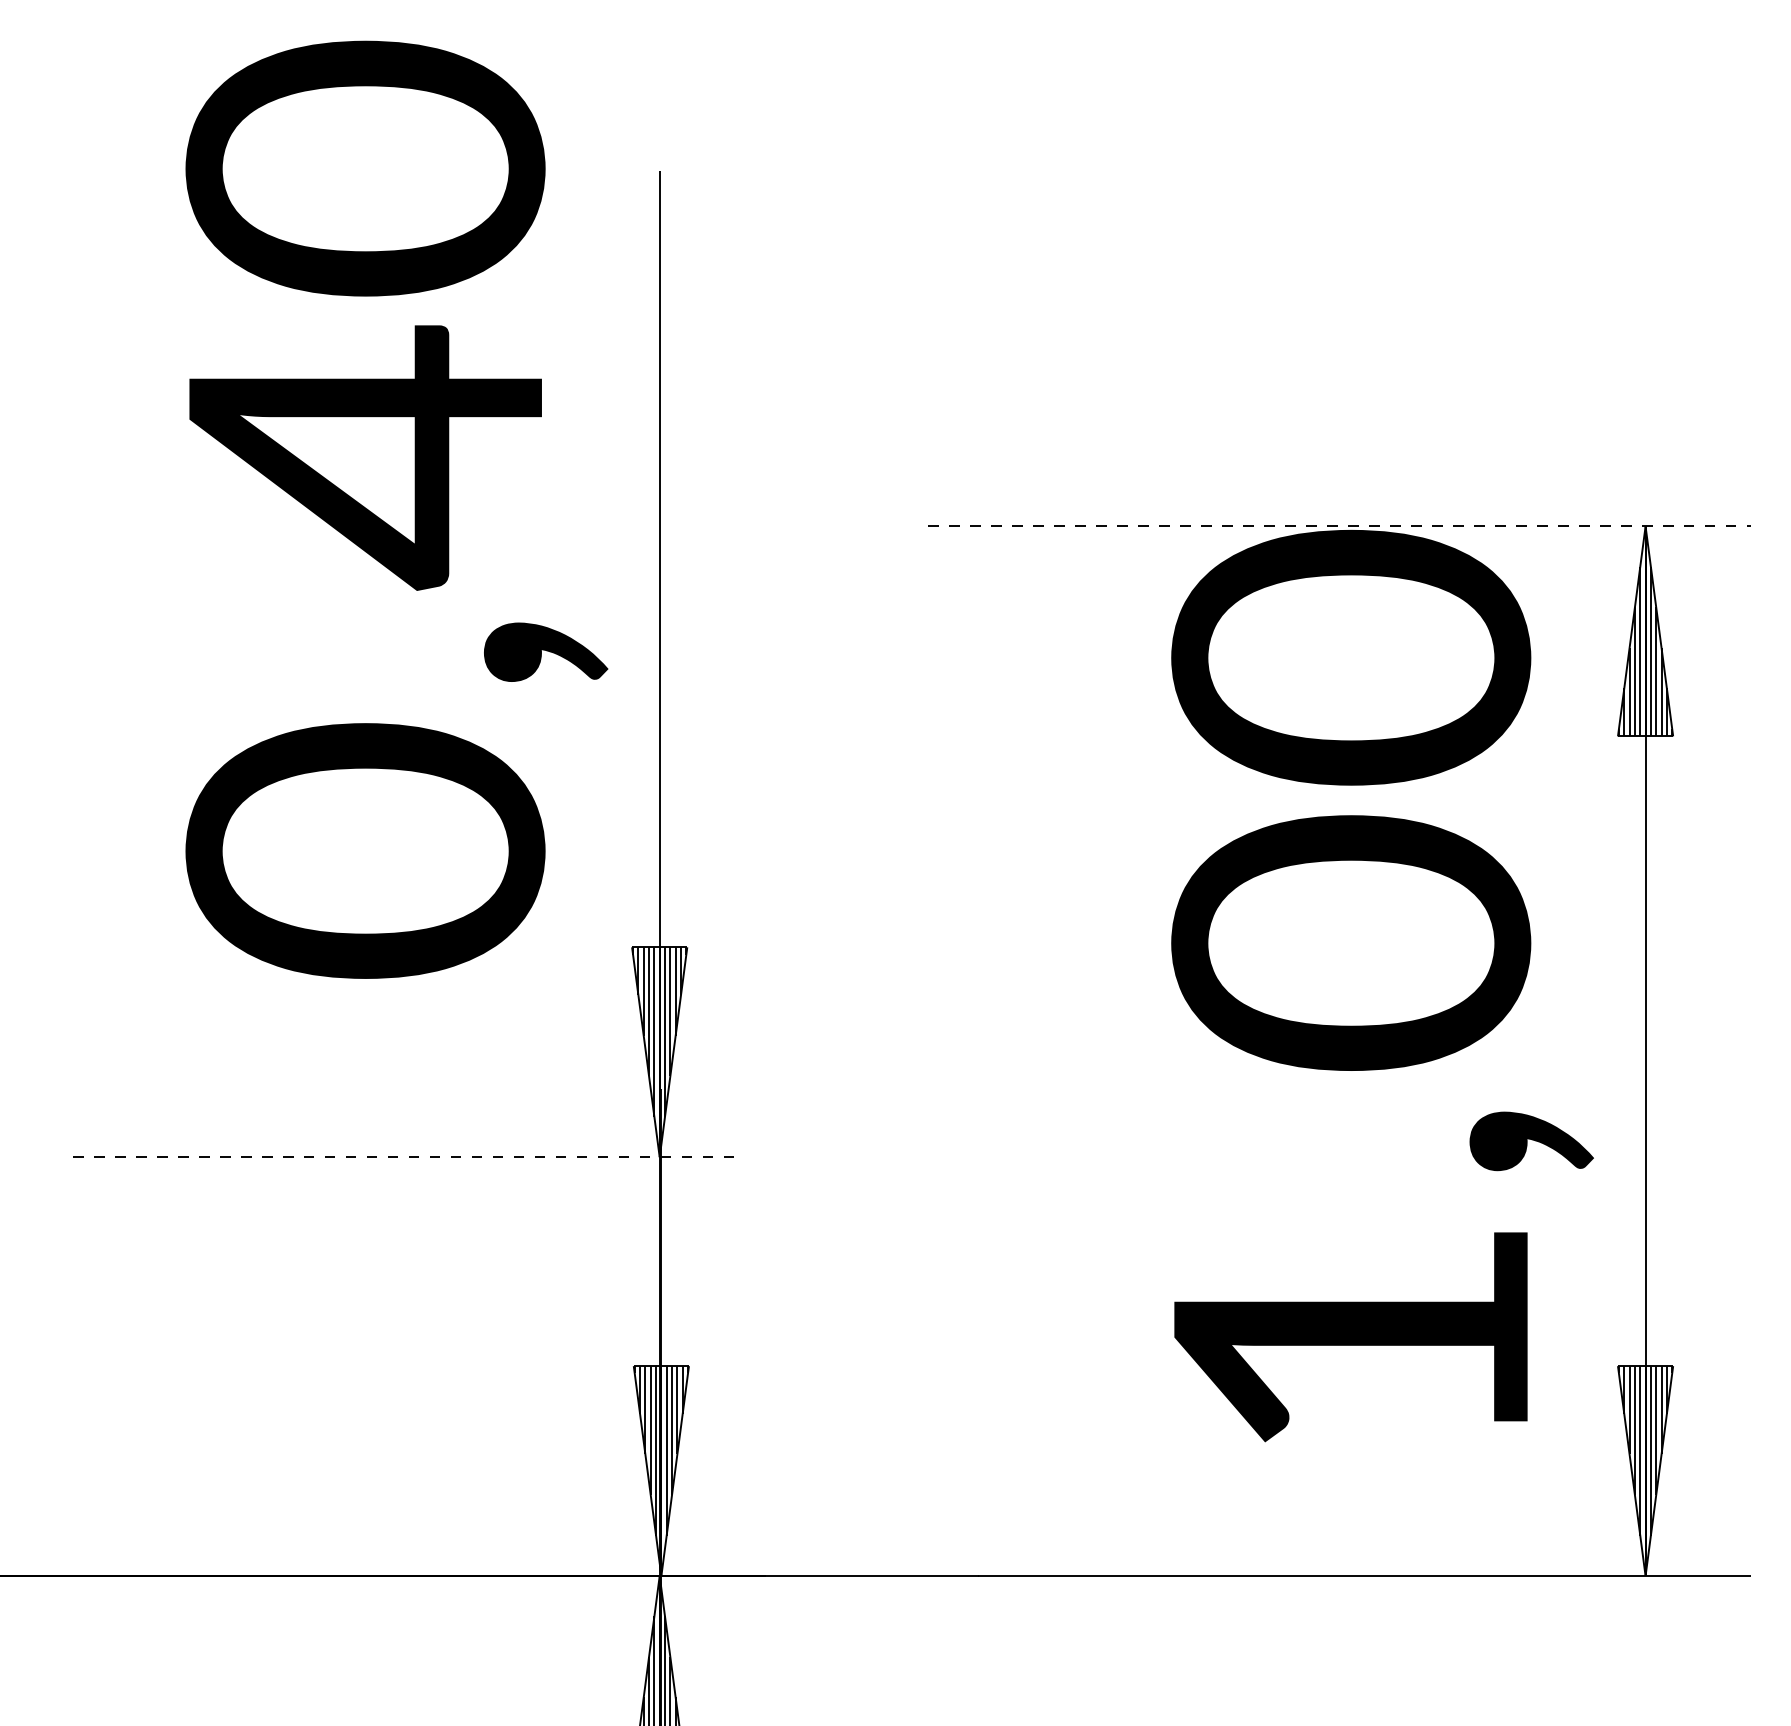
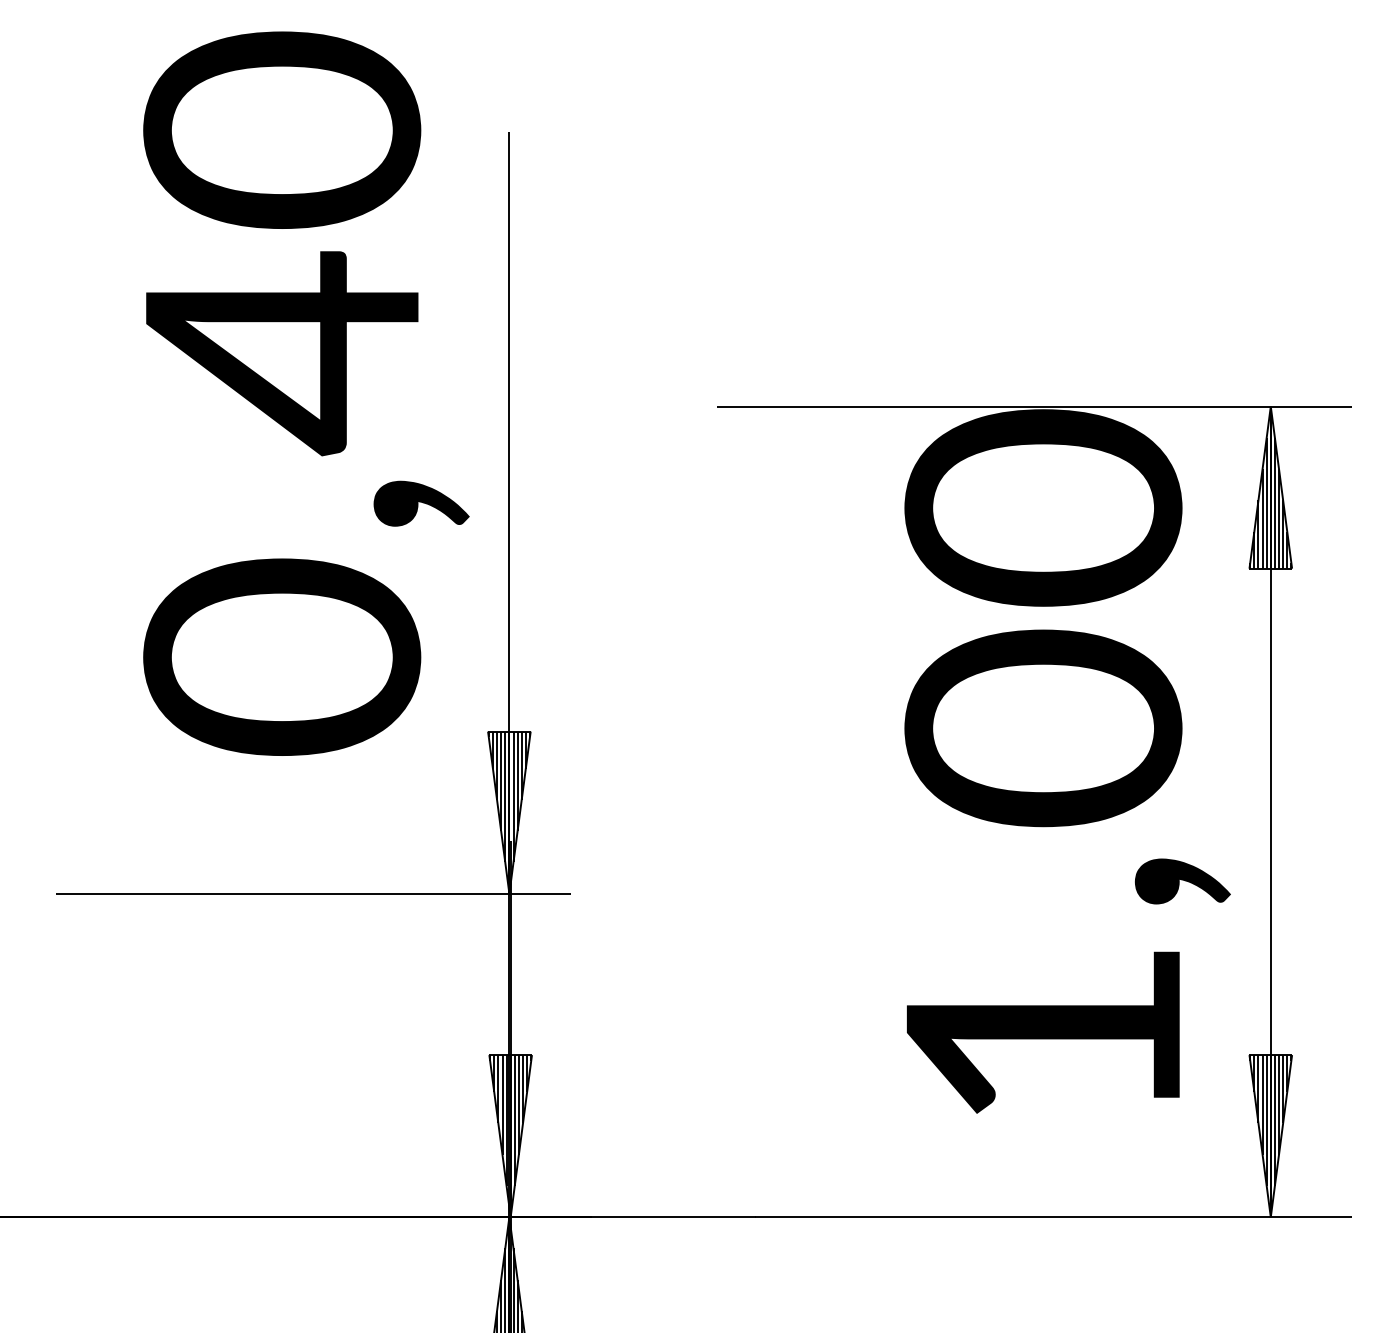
line: (1339, 526) -> (1034, 406), dashed -> solid
line: (407, 1156) -> (314, 893), dashed -> solid

